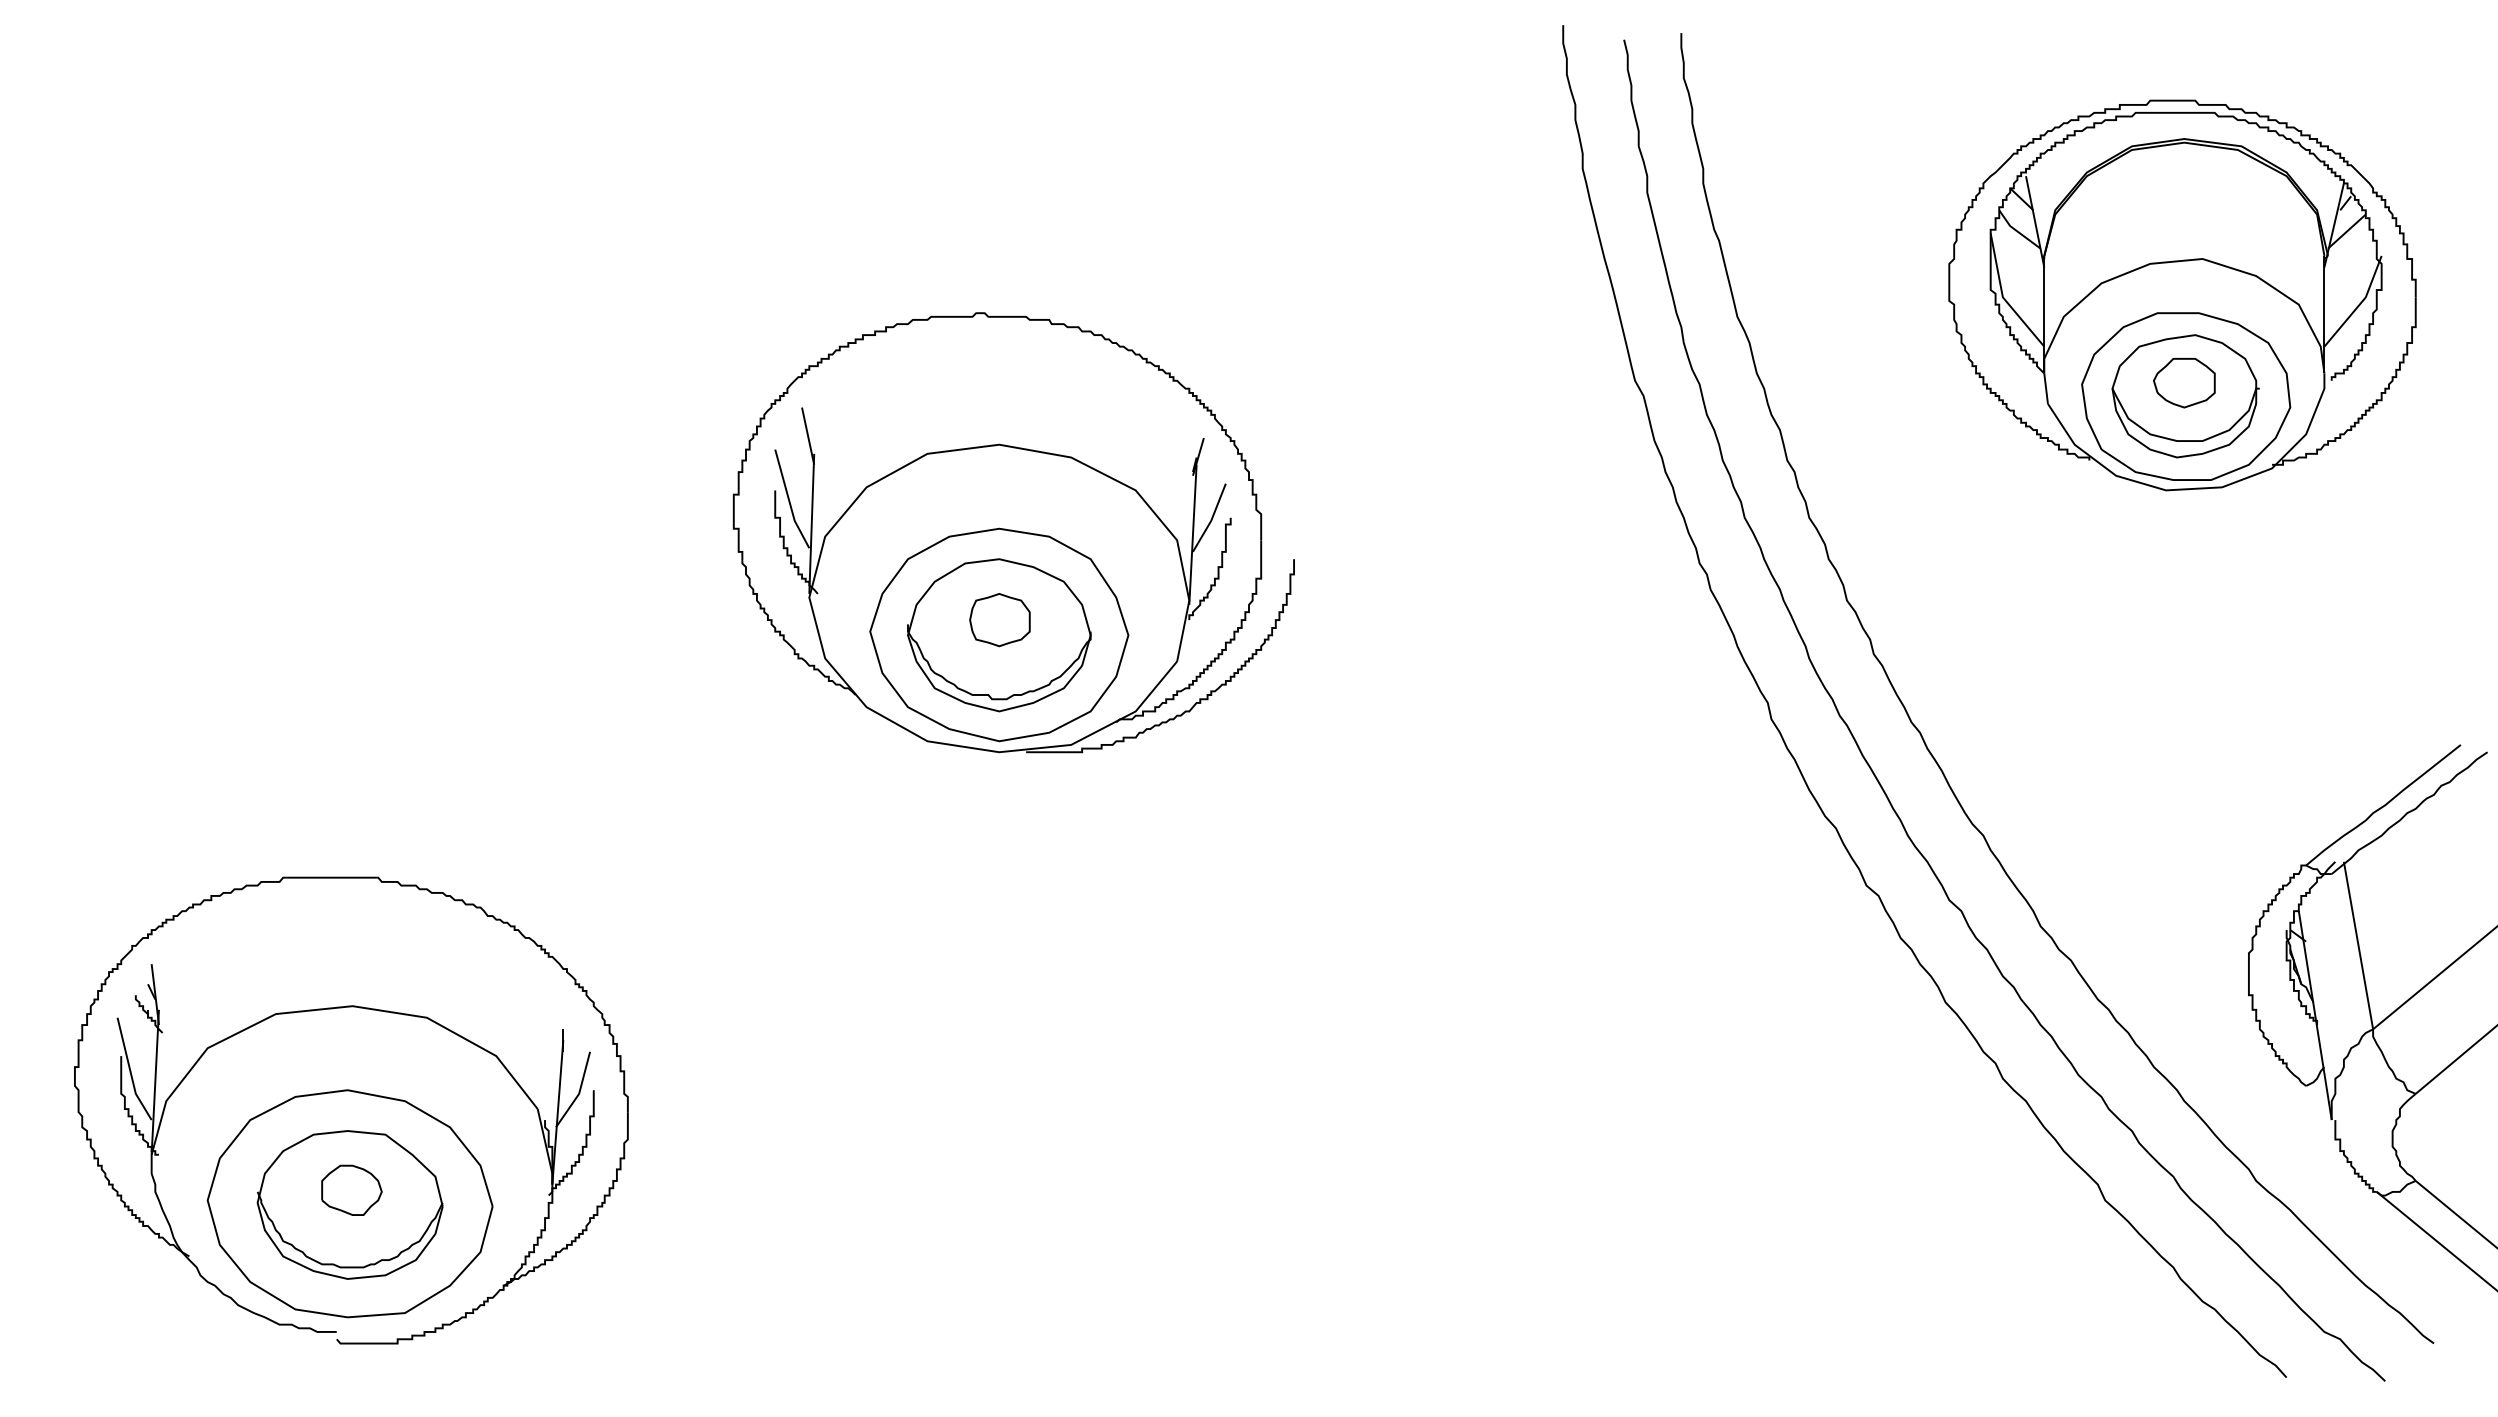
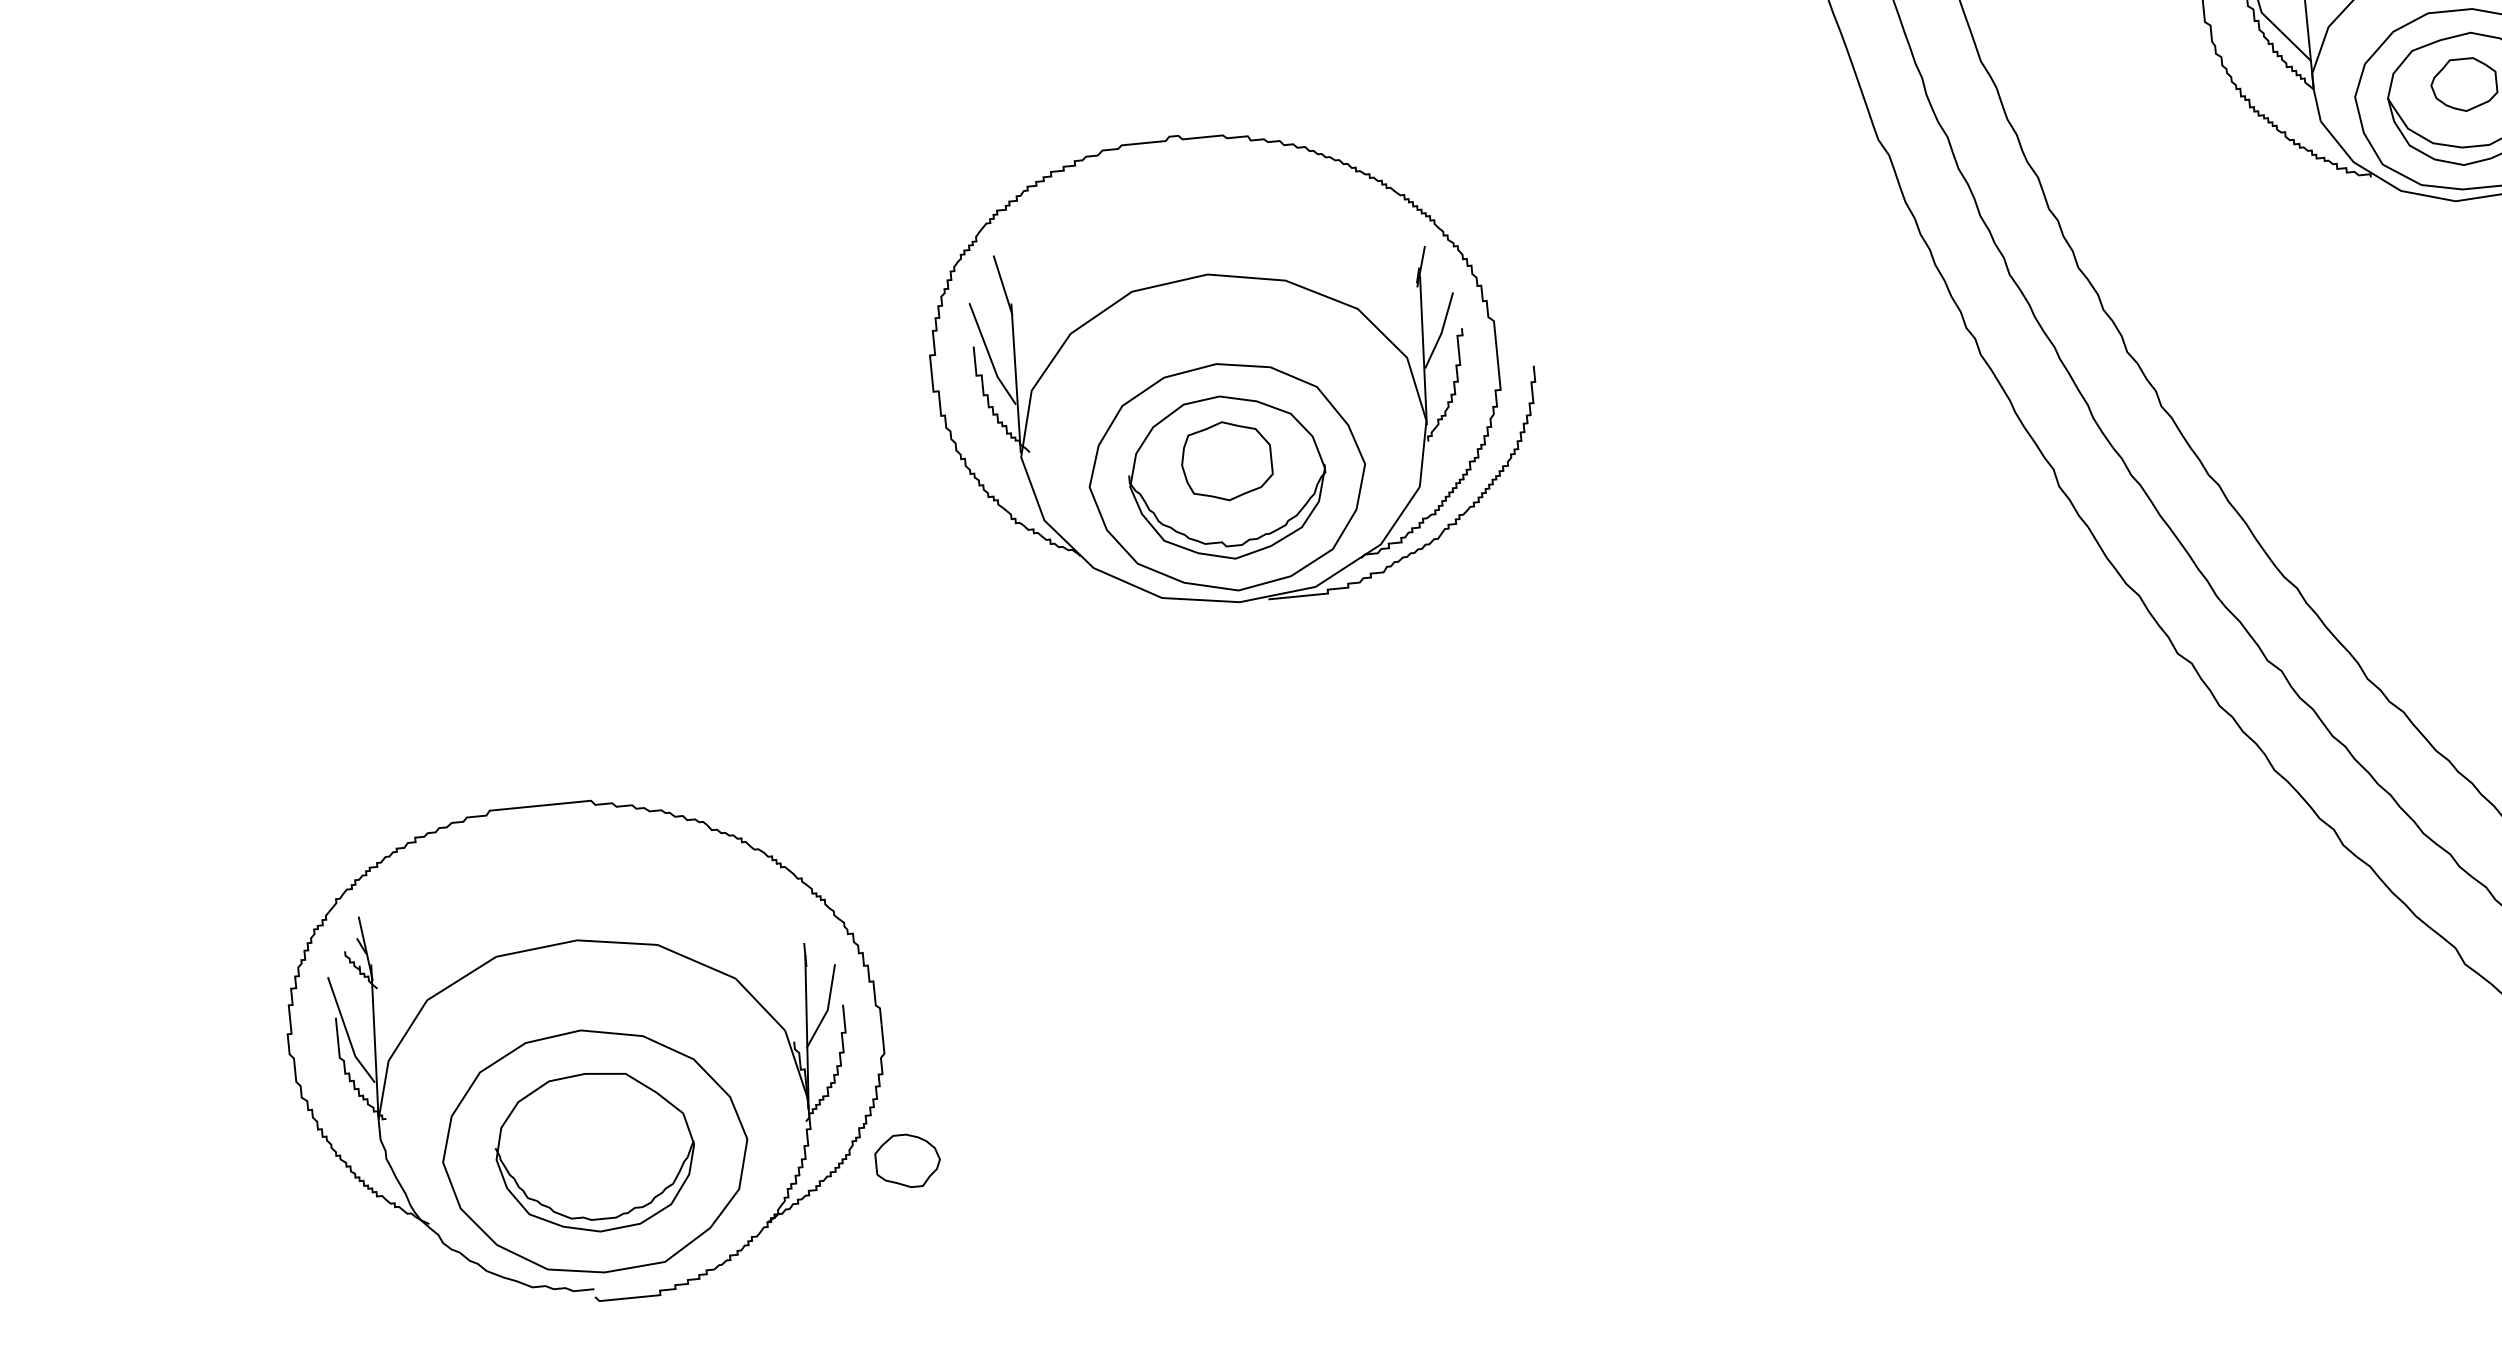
part: (999, 620) -> (1226, 461), size x1.4
part: (351, 1189) -> (907, 1160), moved

